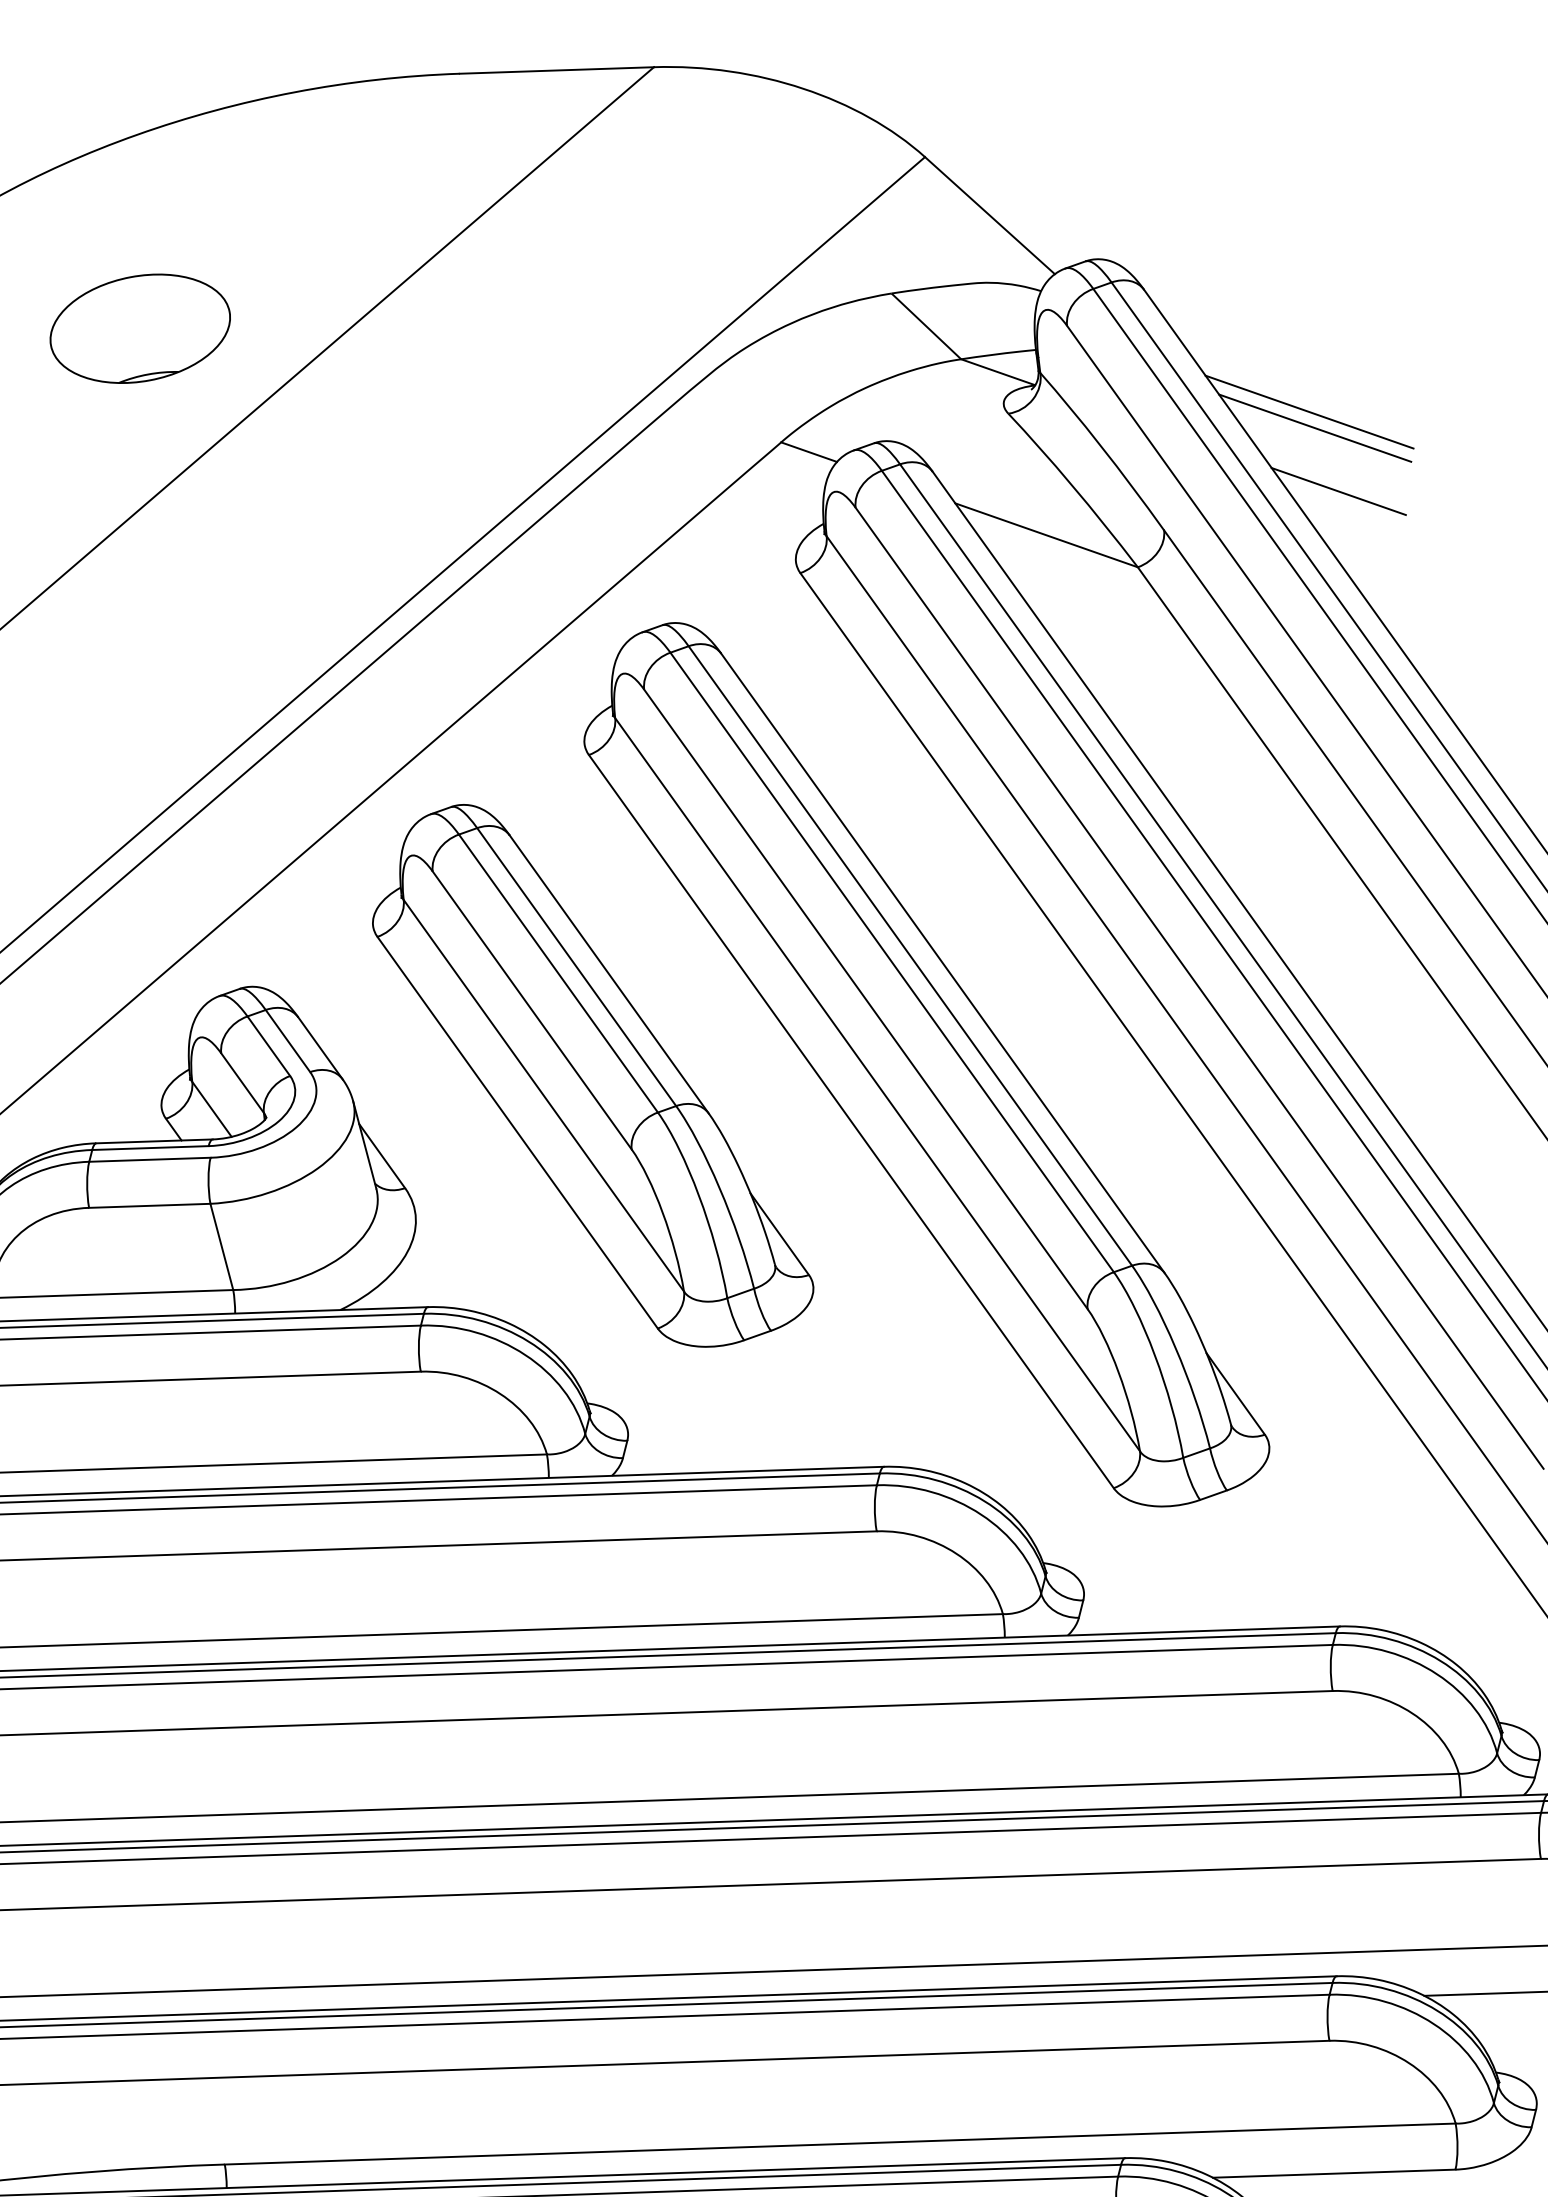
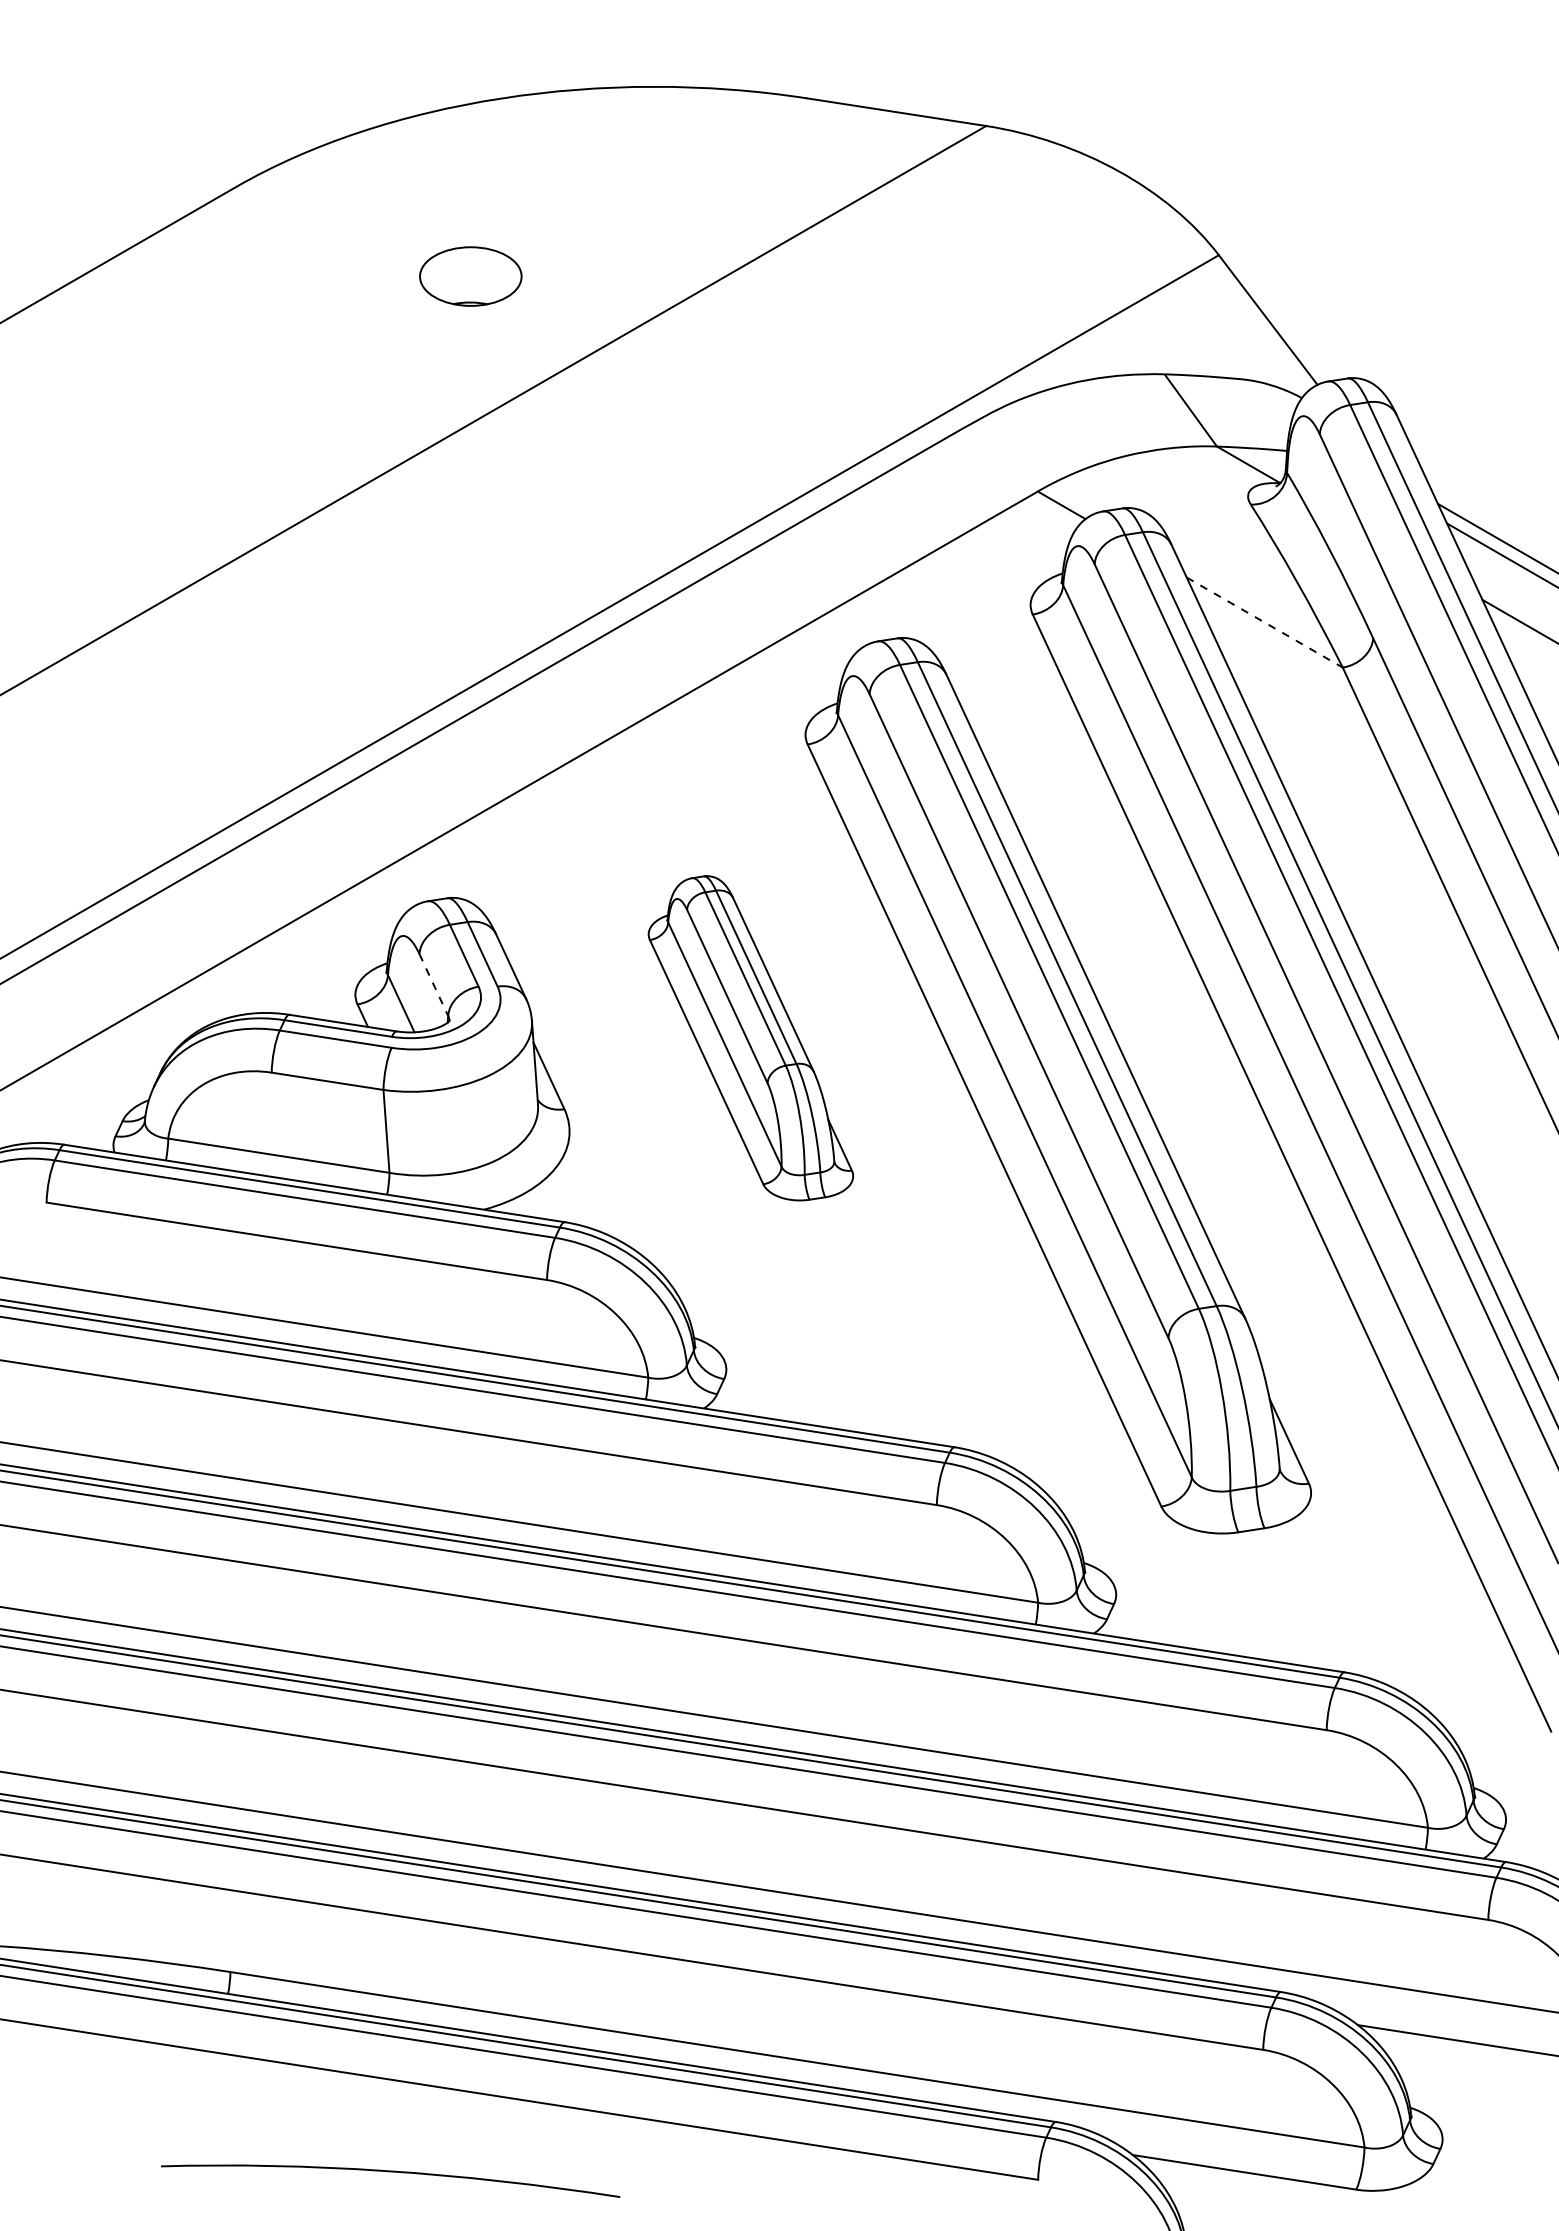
part: (140, 328) -> (470, 276), size x0.6
line: (1047, 535) -> (1265, 622), solid -> dashed
part: (587, 1076) -> (750, 1038), size x0.6
line: (243, 1083) -> (434, 985), solid -> dashed

